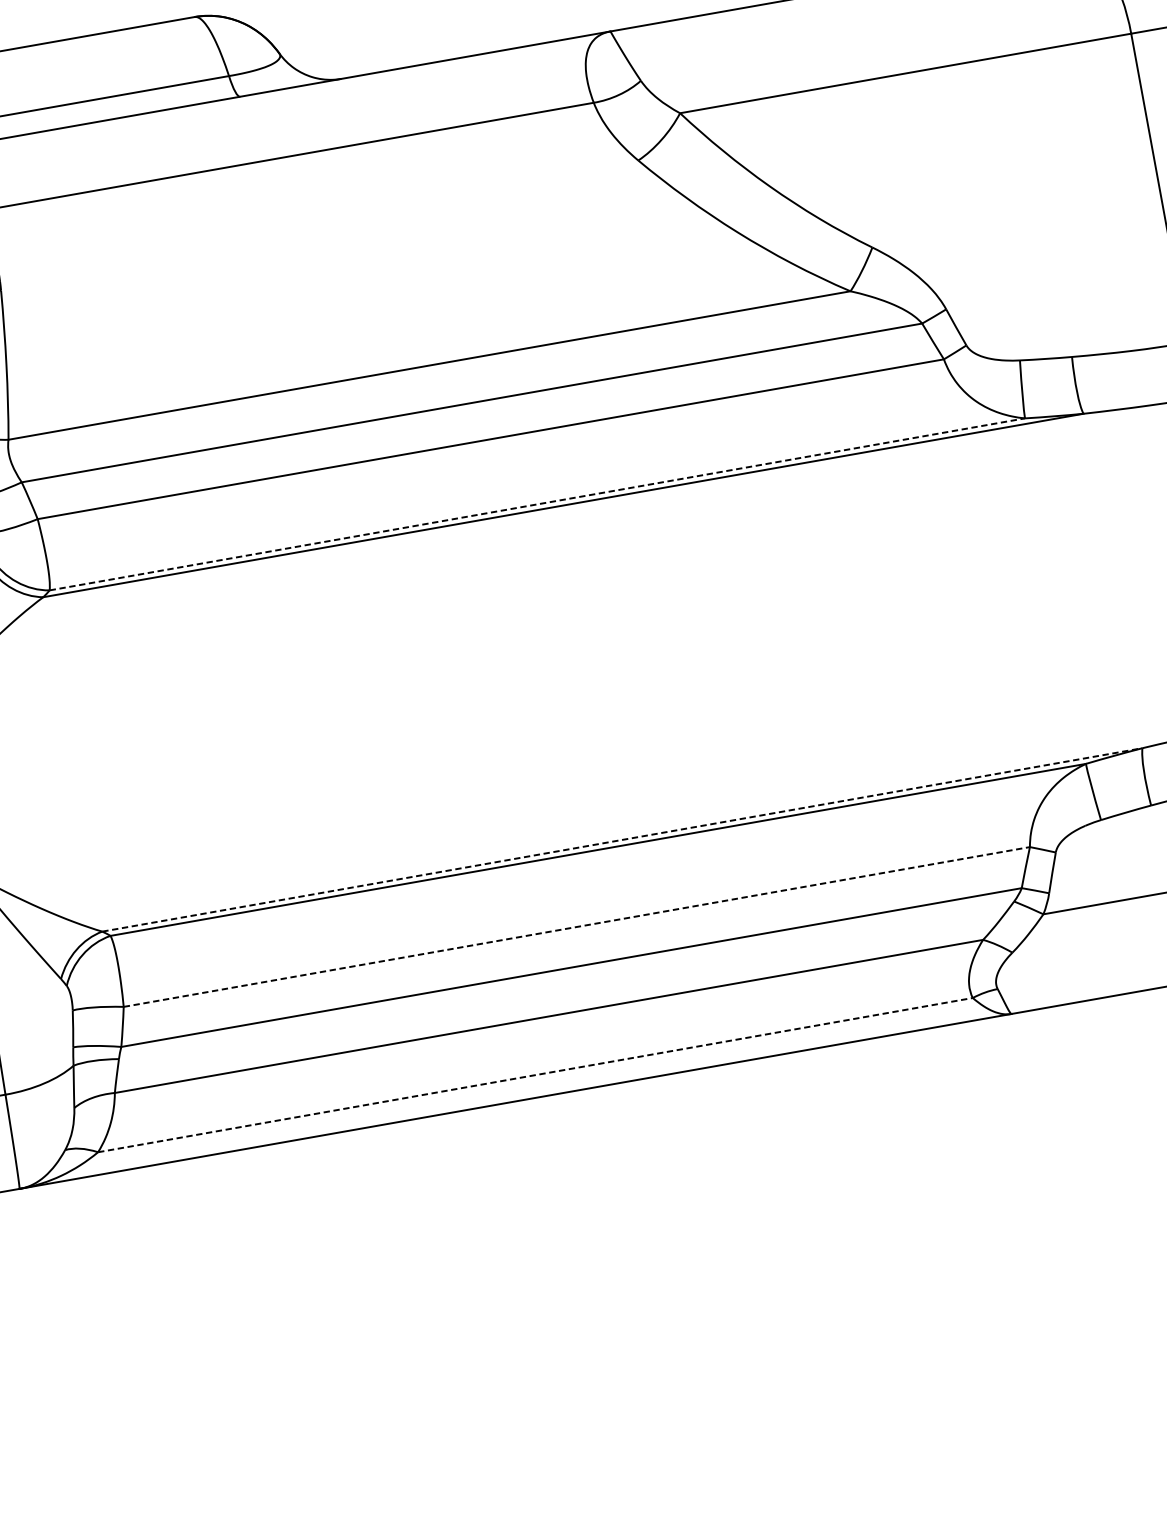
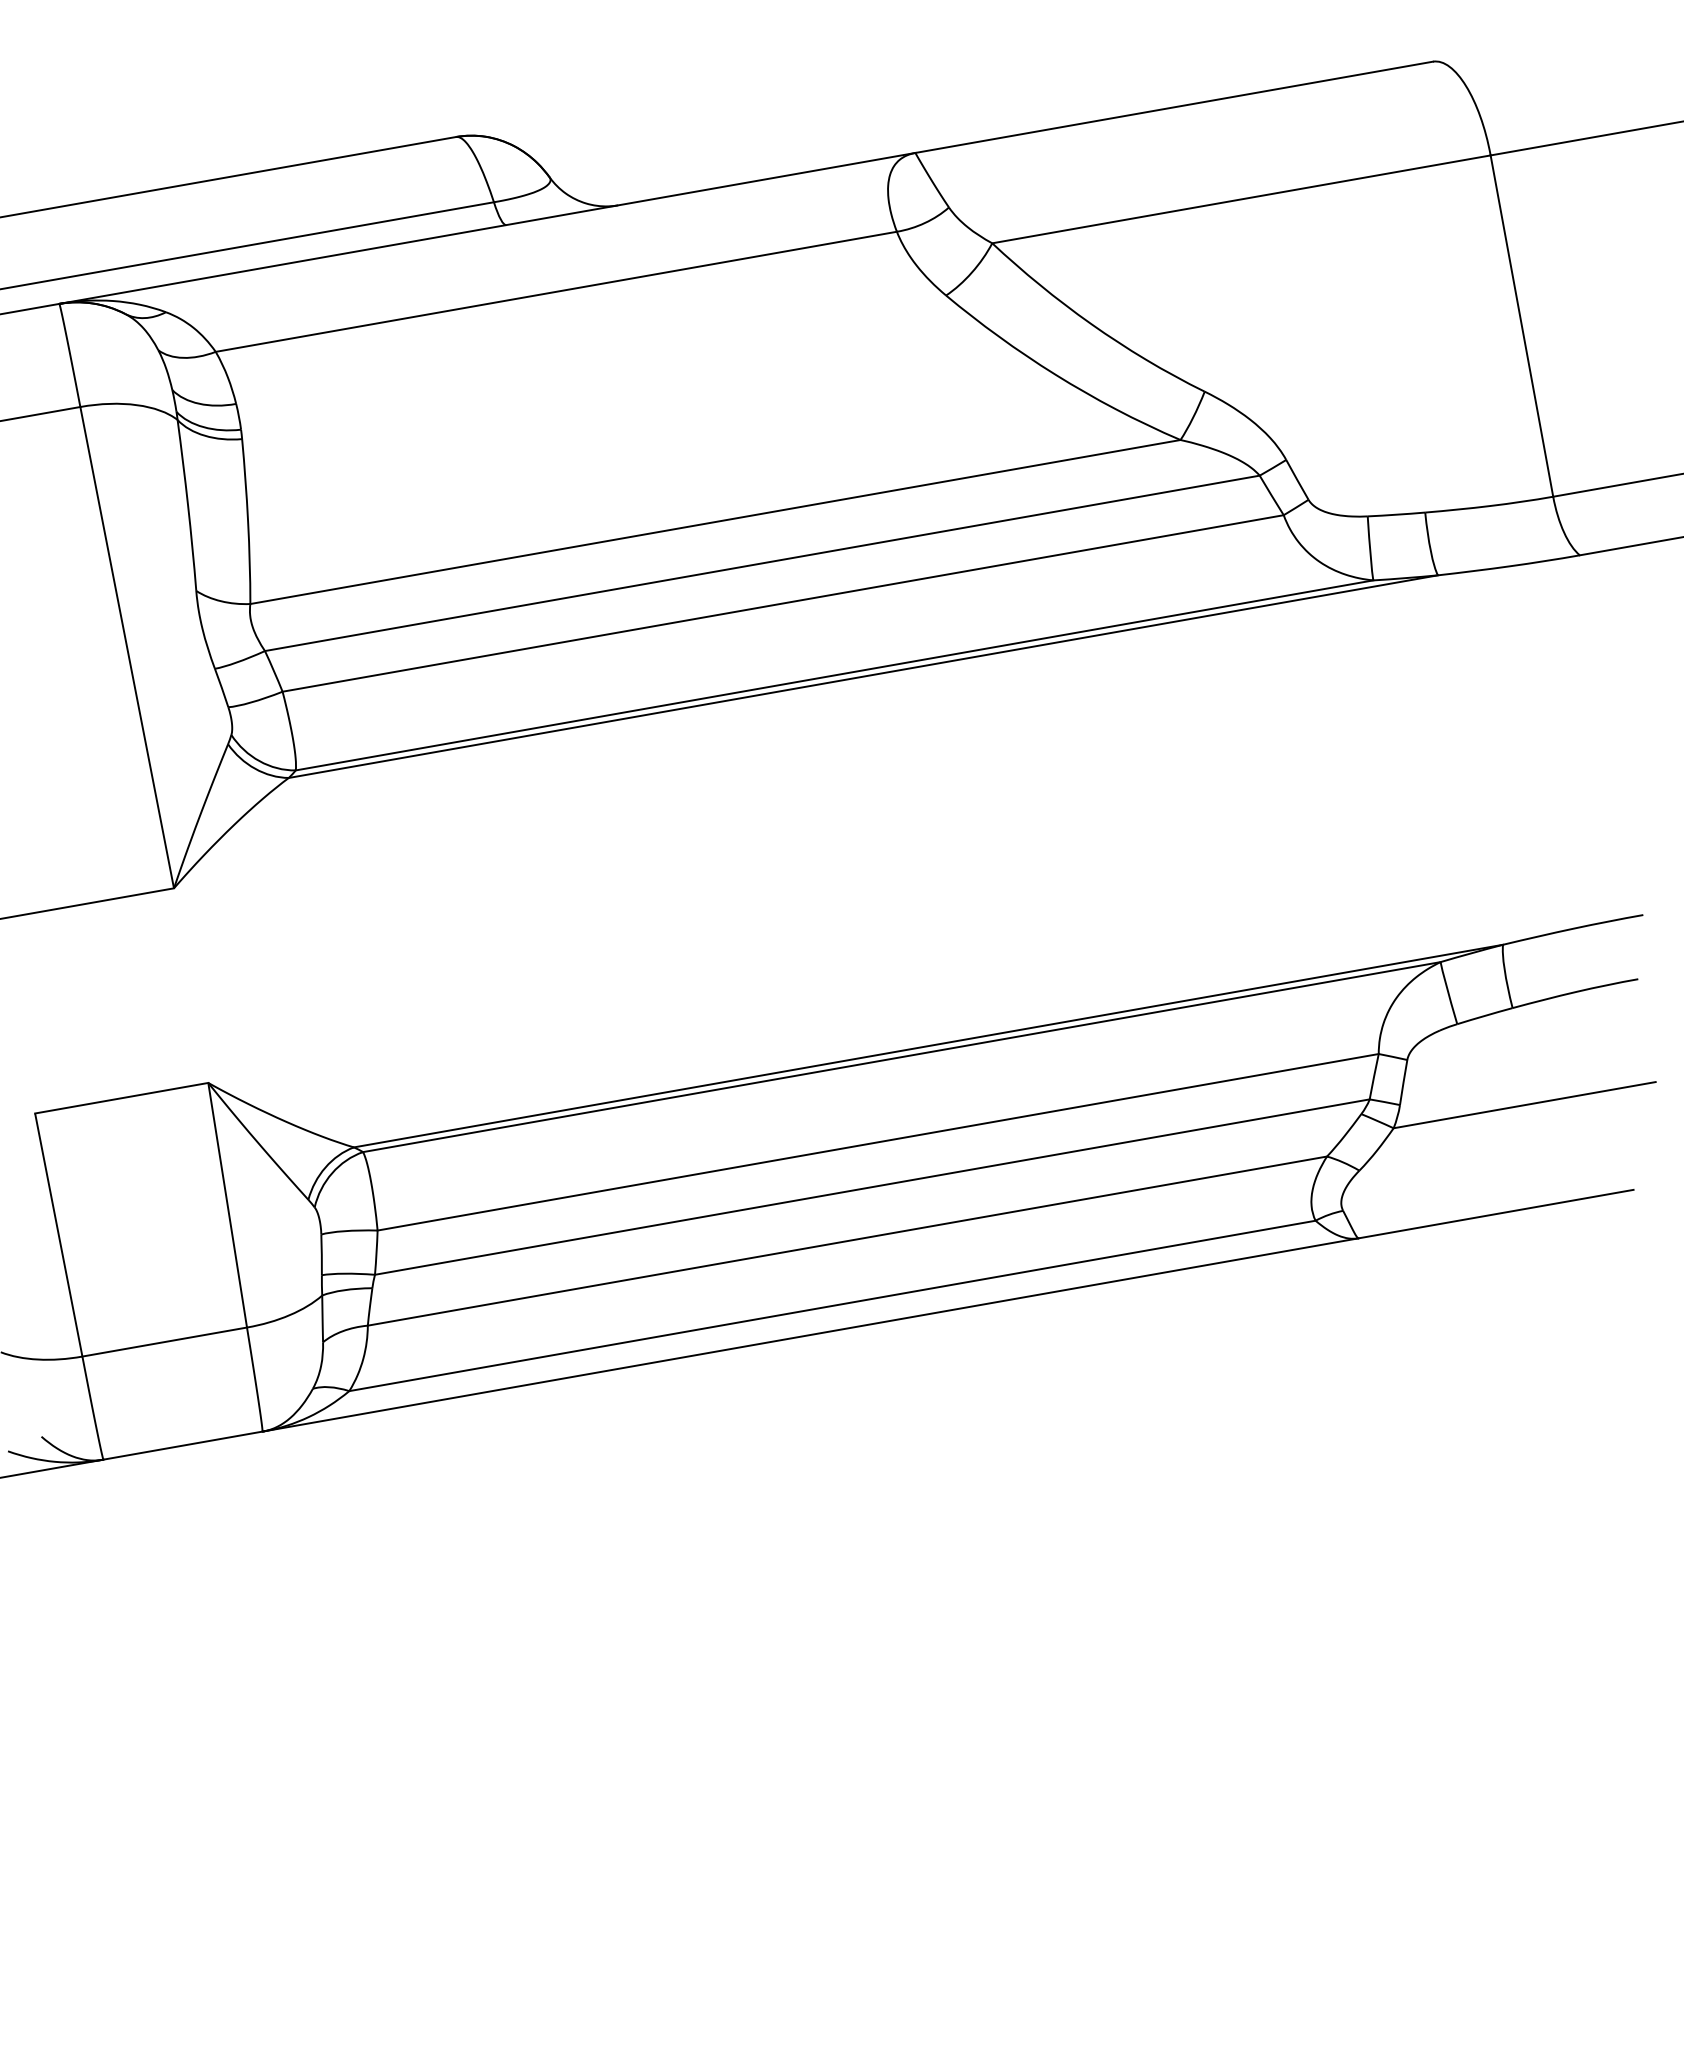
line: (538, 504) -> (835, 675), dashed -> solid
line: (623, 840) -> (929, 1046), dashed -> solid
line: (577, 927) -> (878, 1142), dashed -> solid
line: (535, 1074) -> (832, 1305), dashed -> solid

